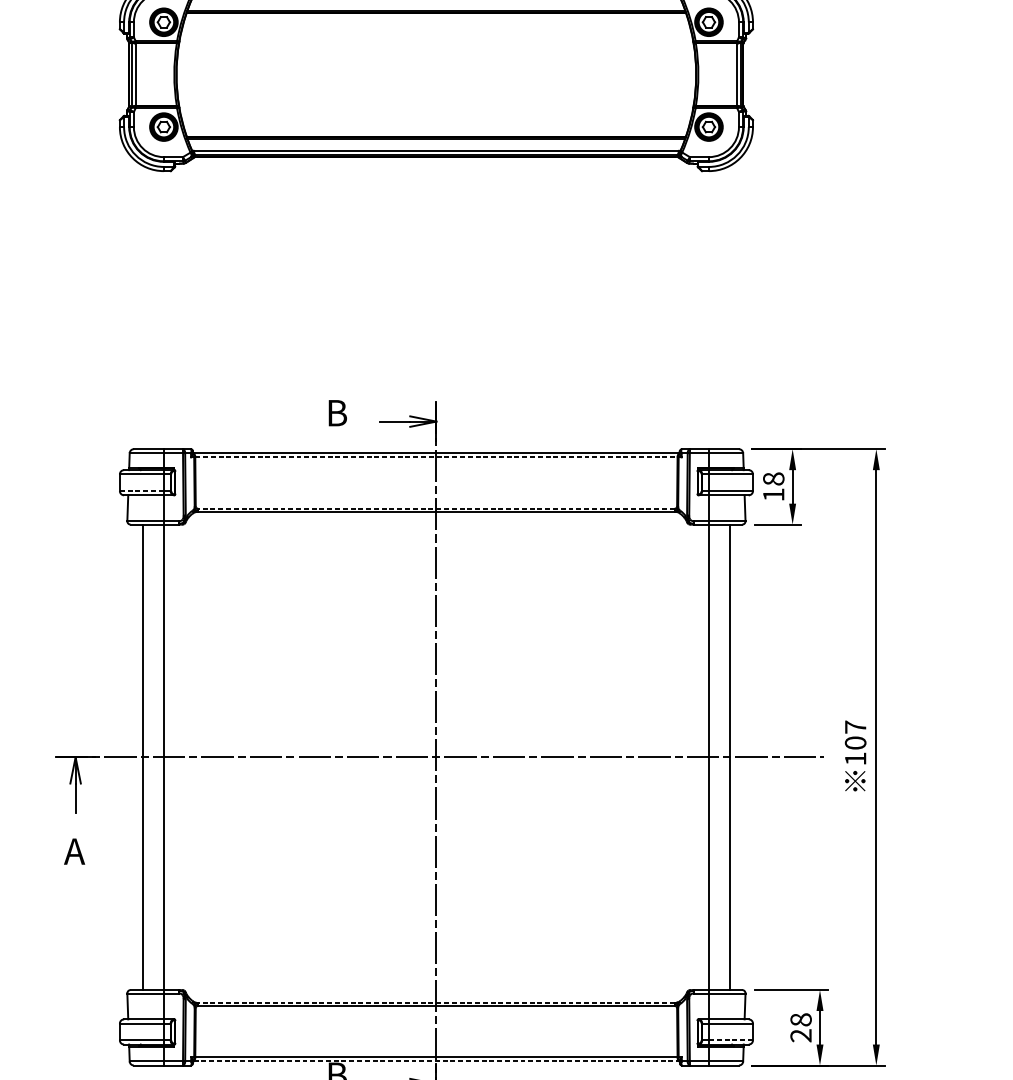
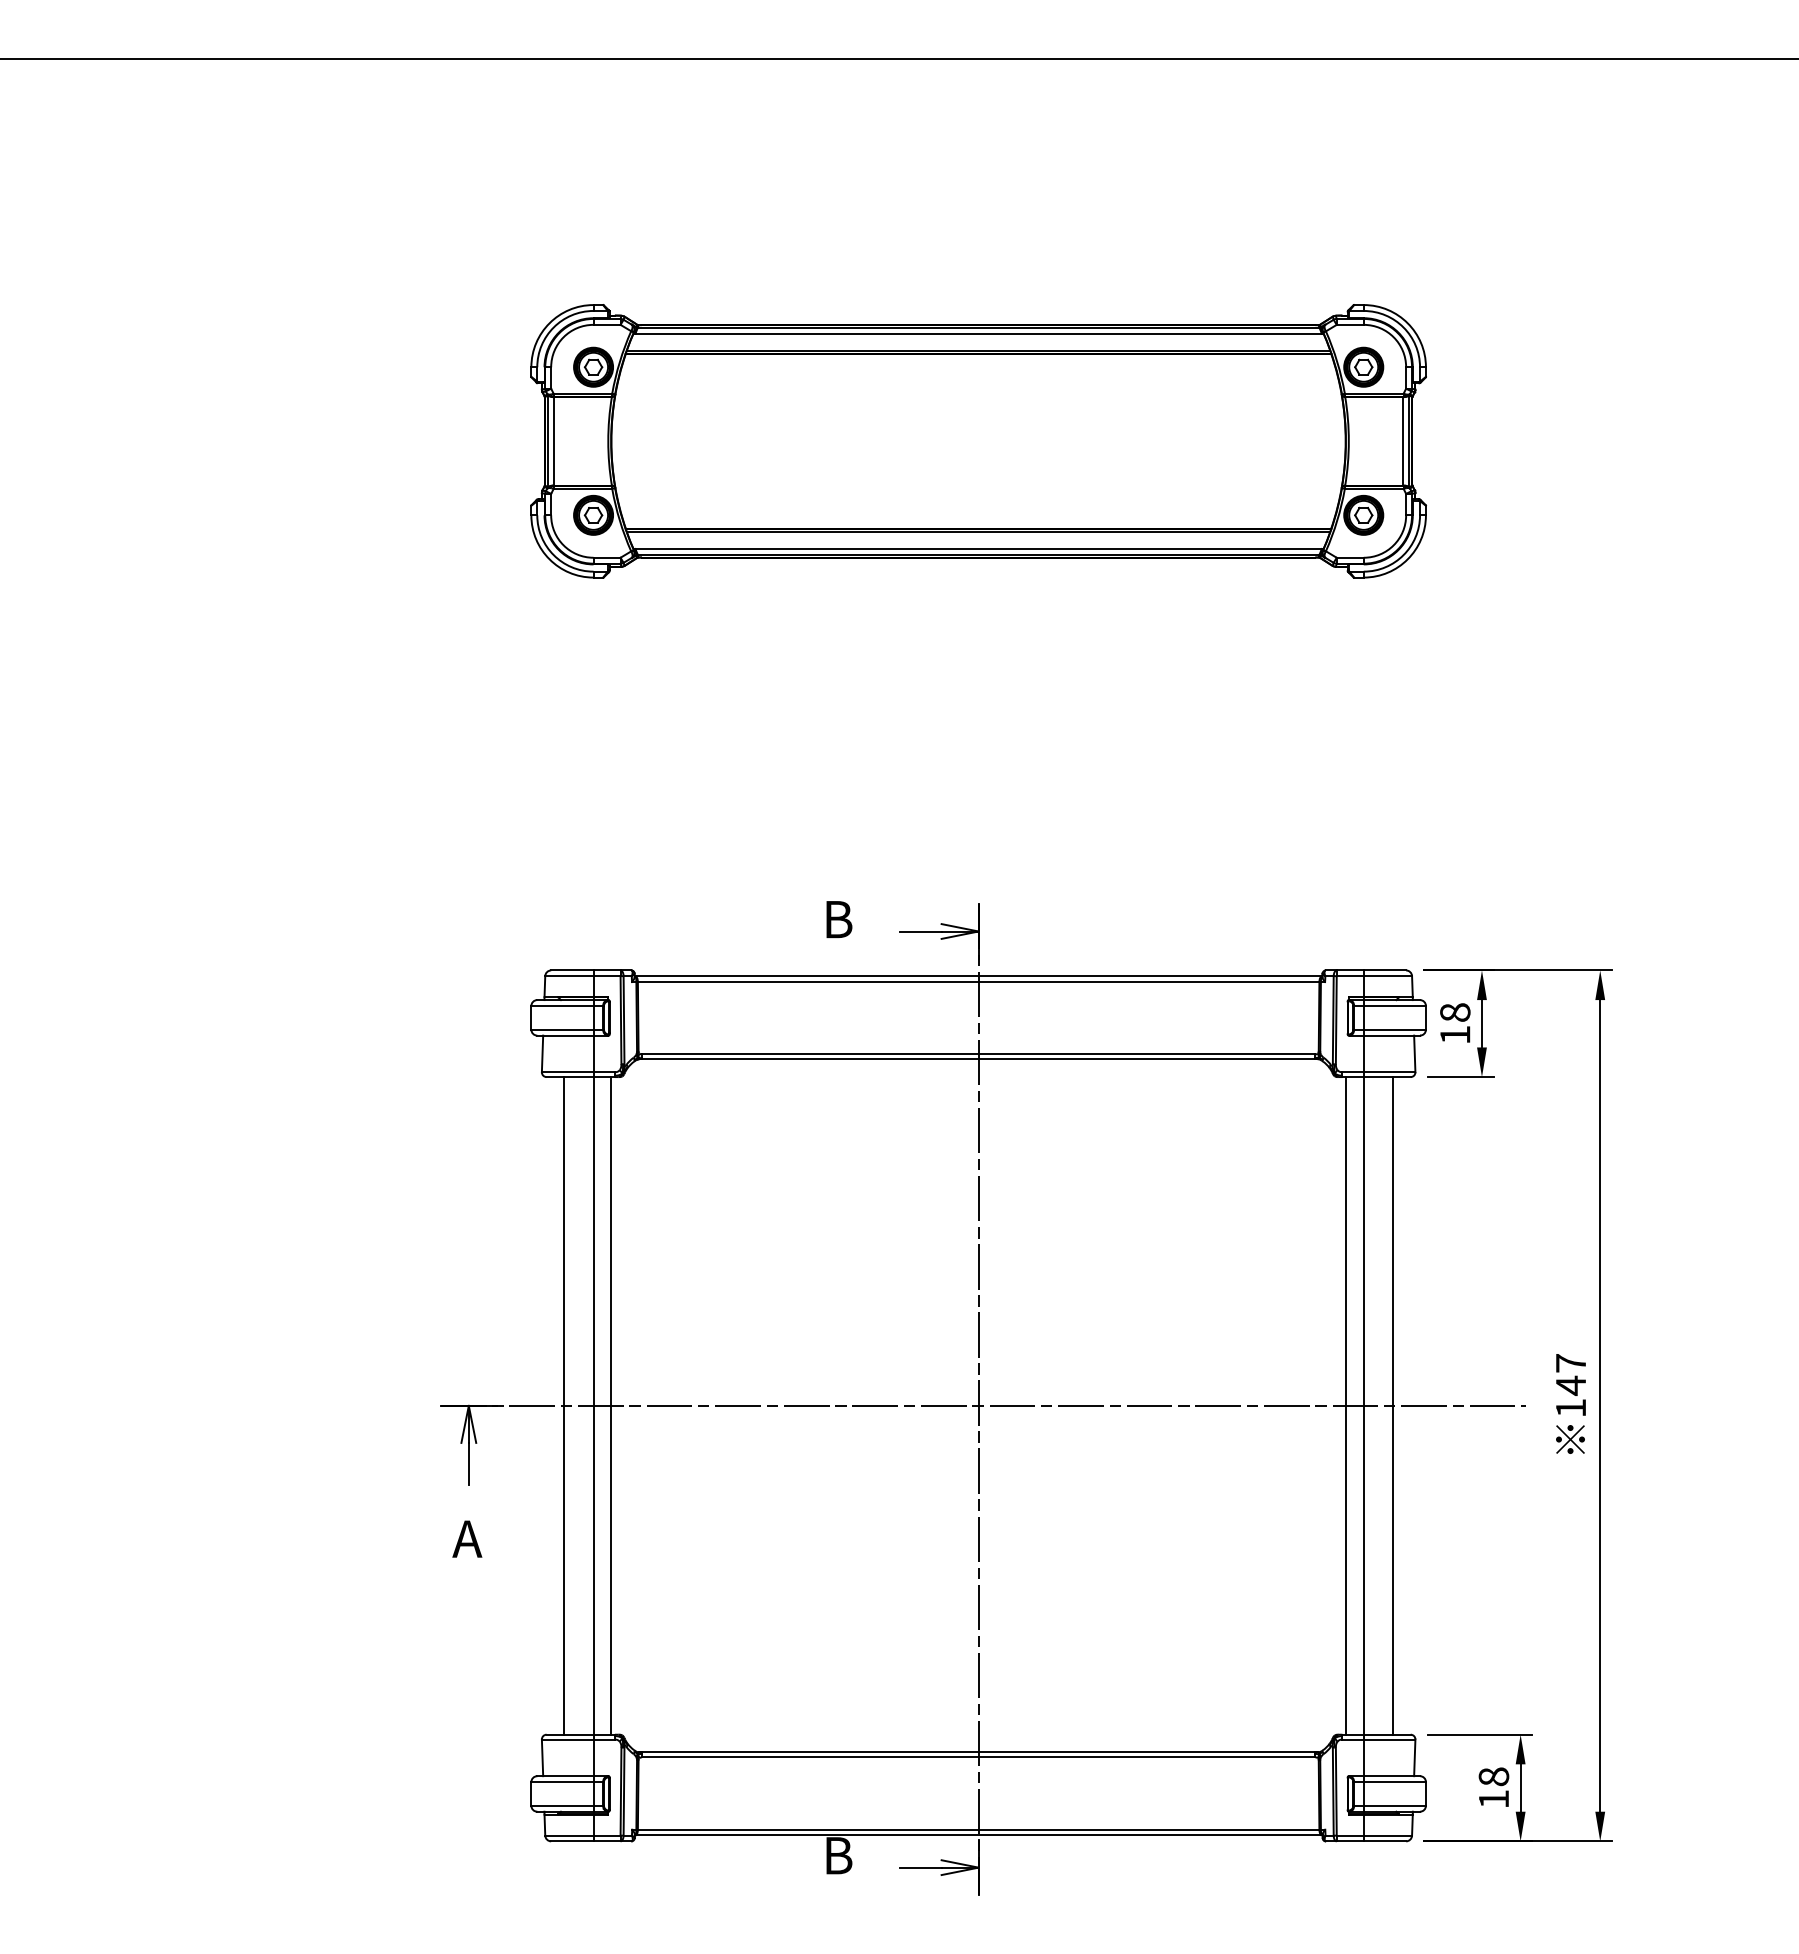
line: (436, 457) -> (978, 982), dashed -> solid
line: (141, 490) -> (562, 1029), dashed -> solid
line: (436, 508) -> (978, 1054), dashed -> solid
text: (855, 742) -> (1570, 1385), 107 -> 147
line: (176, 757) -> (611, 1405), added
line: (696, 757) -> (1345, 1405), added
line: (436, 1002) -> (978, 1752), dashed -> solid
text: (800, 1035) -> (1493, 1799), 28 -> 18
line: (731, 1040) -> (1395, 1805), dashed -> solid
line: (437, 1061) -> (979, 1835), dashed -> solid

